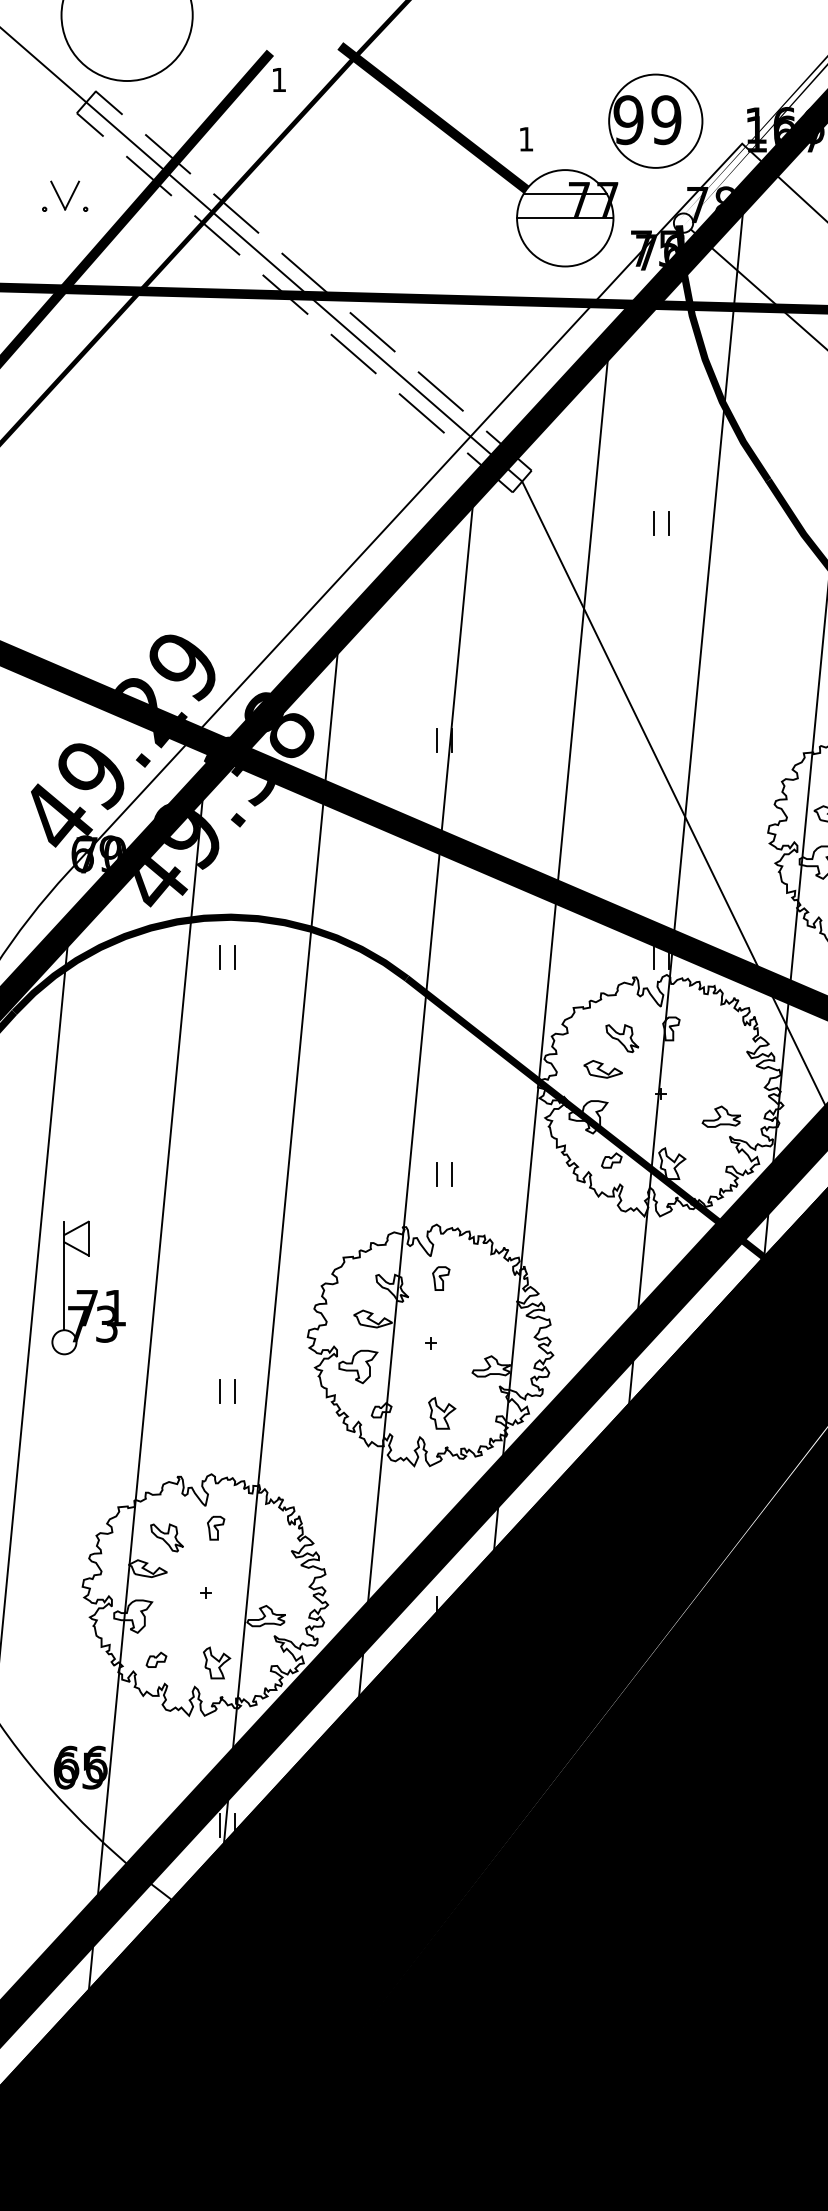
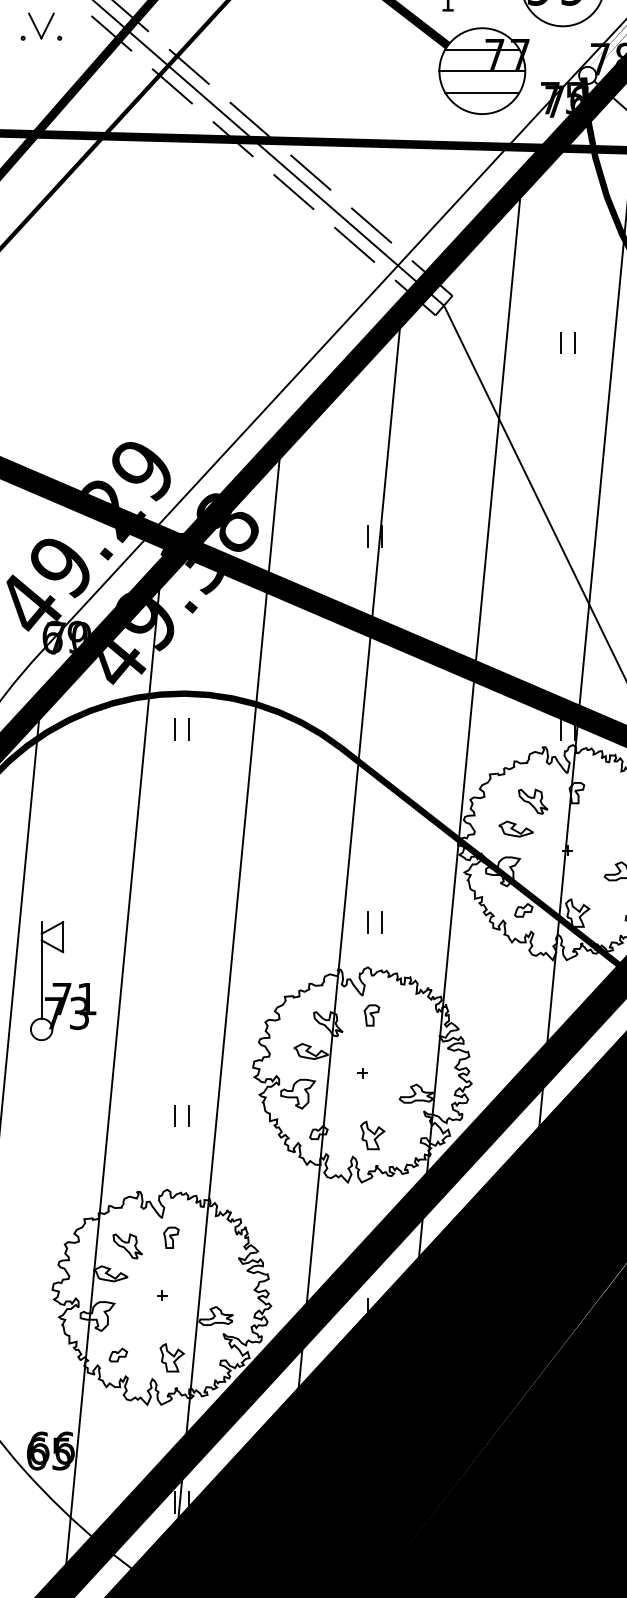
part: (65, 195) -> (41, 25), moved
line: (564, 242) -> (481, 92), added
part: (88, 1287) -> (63, 980), moved

